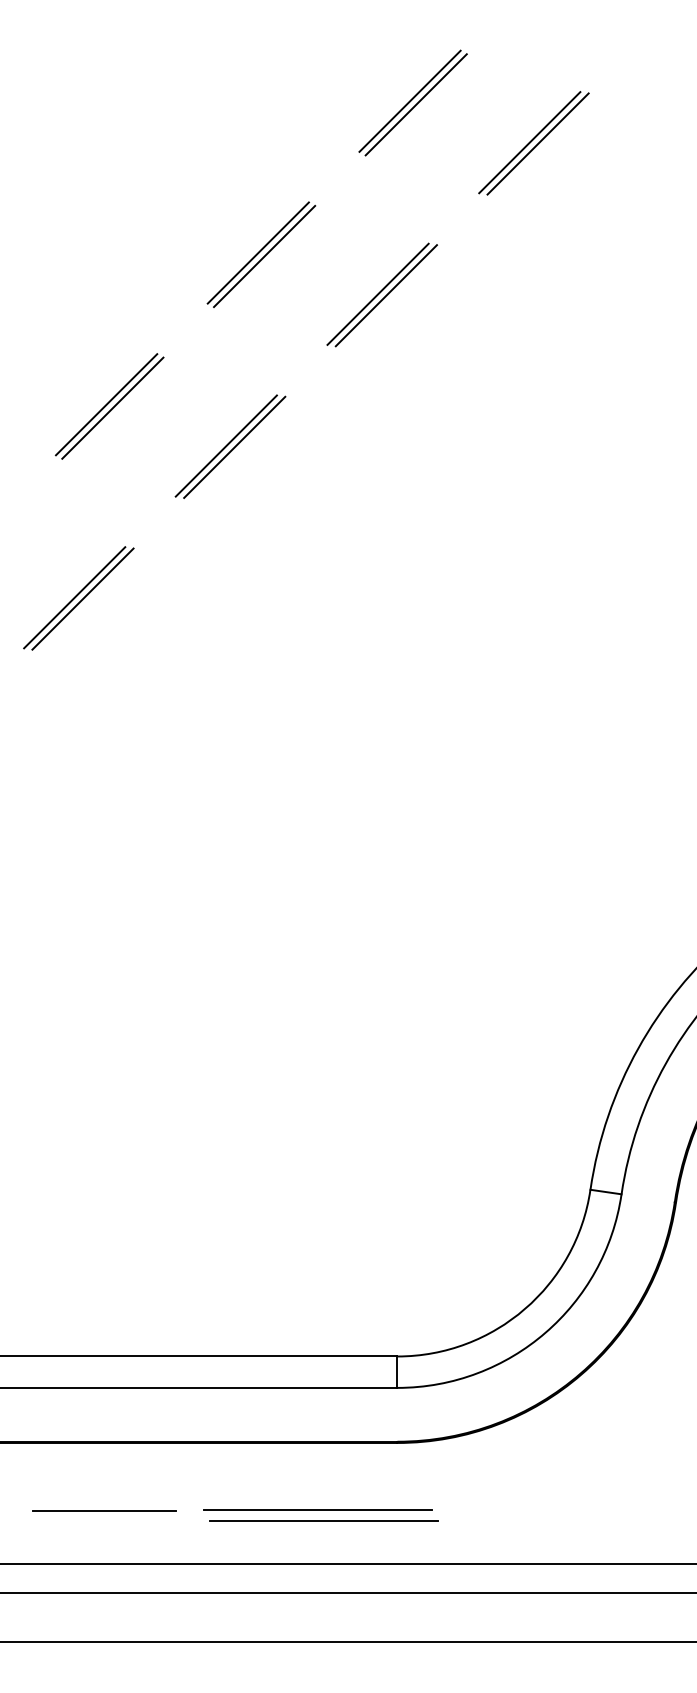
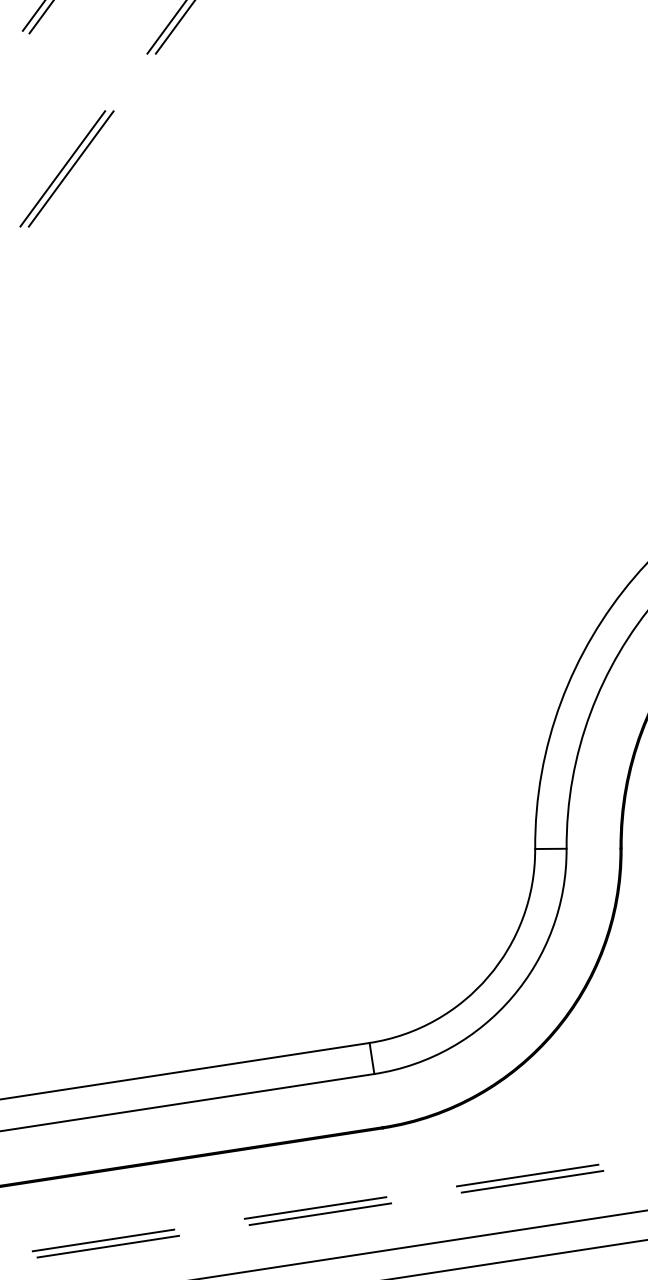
line: (533, 1511) -> (527, 1175), added
part: (320, 1514) -> (317, 1210), size x0.62
line: (107, 1518) -> (107, 1246), added
line: (536, 1518) -> (531, 1182), added

